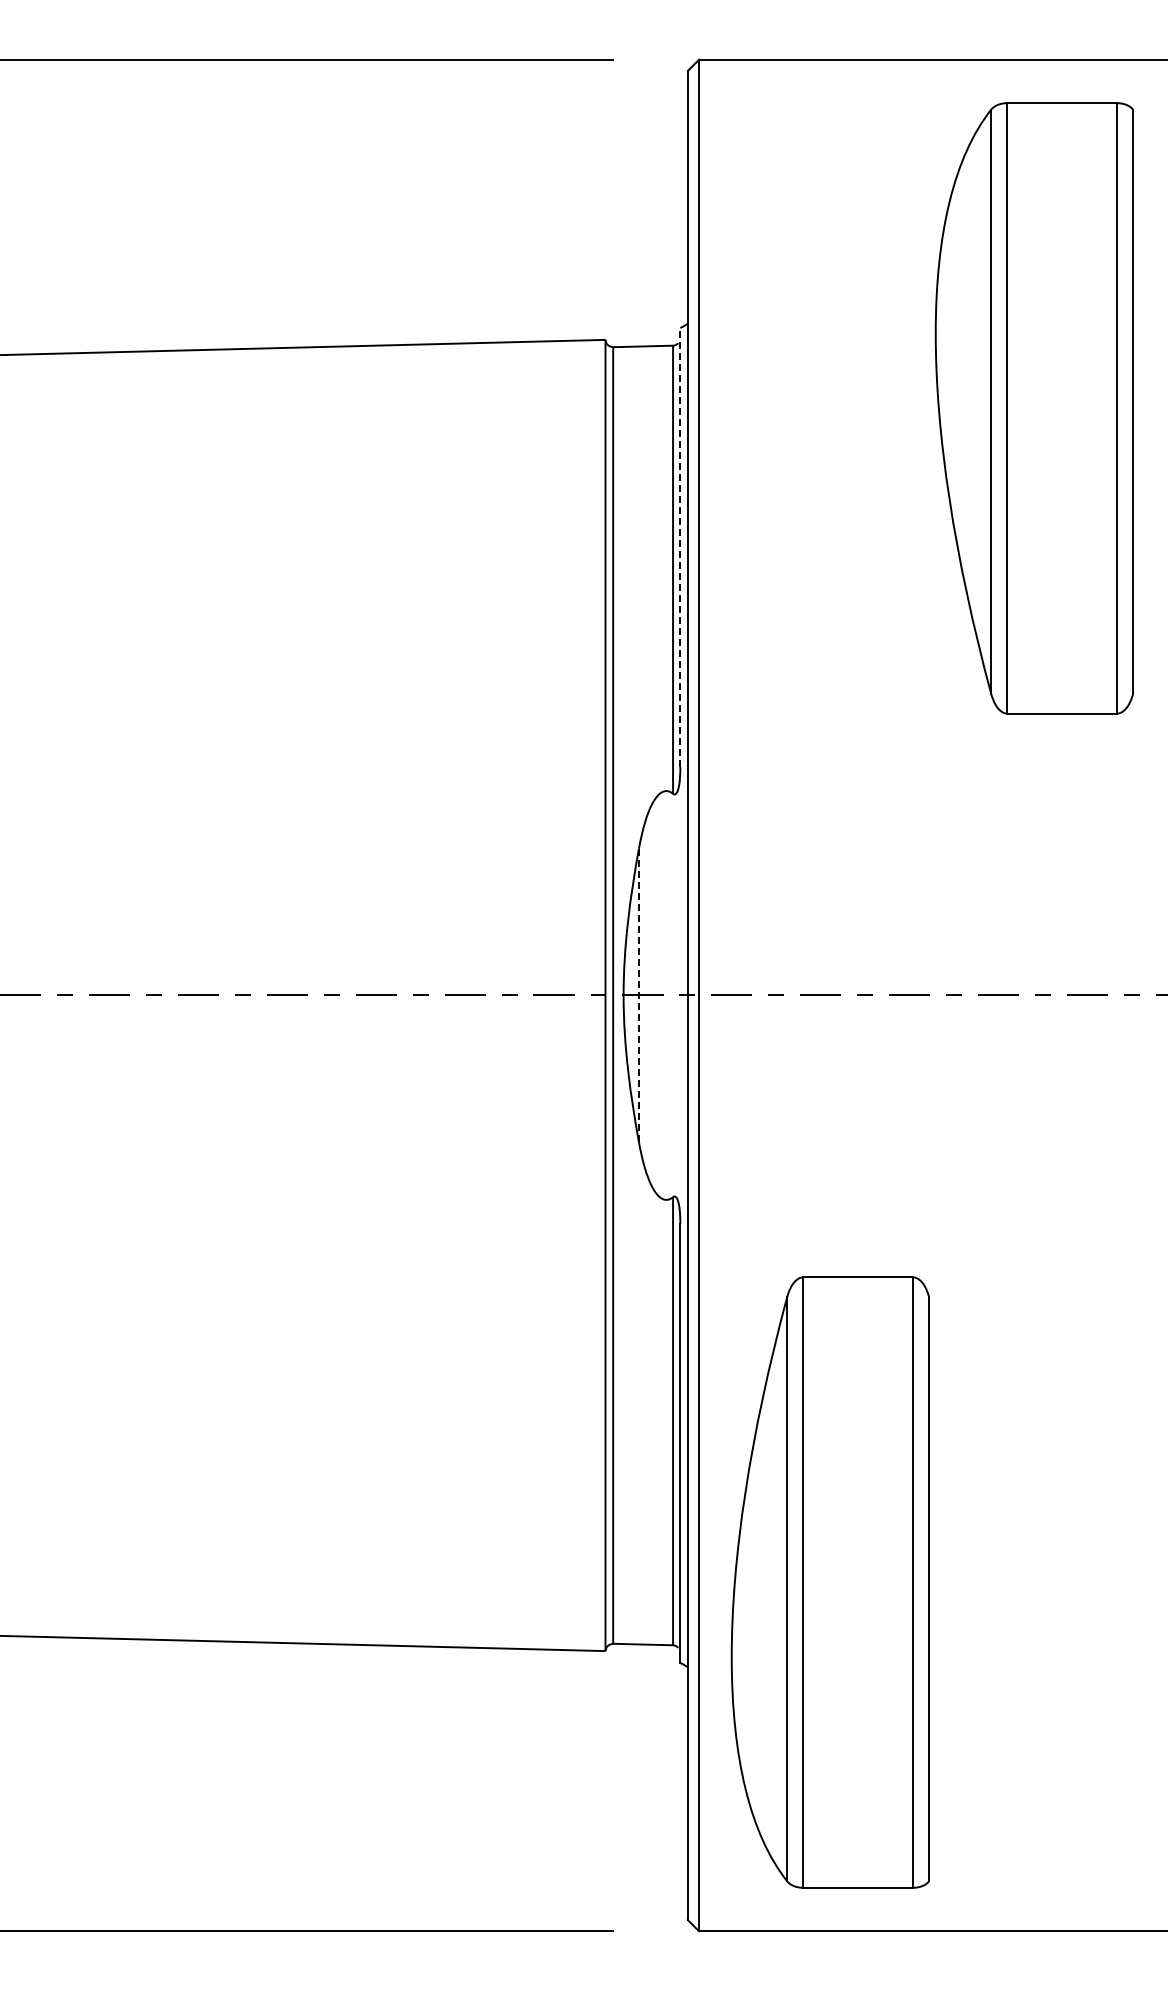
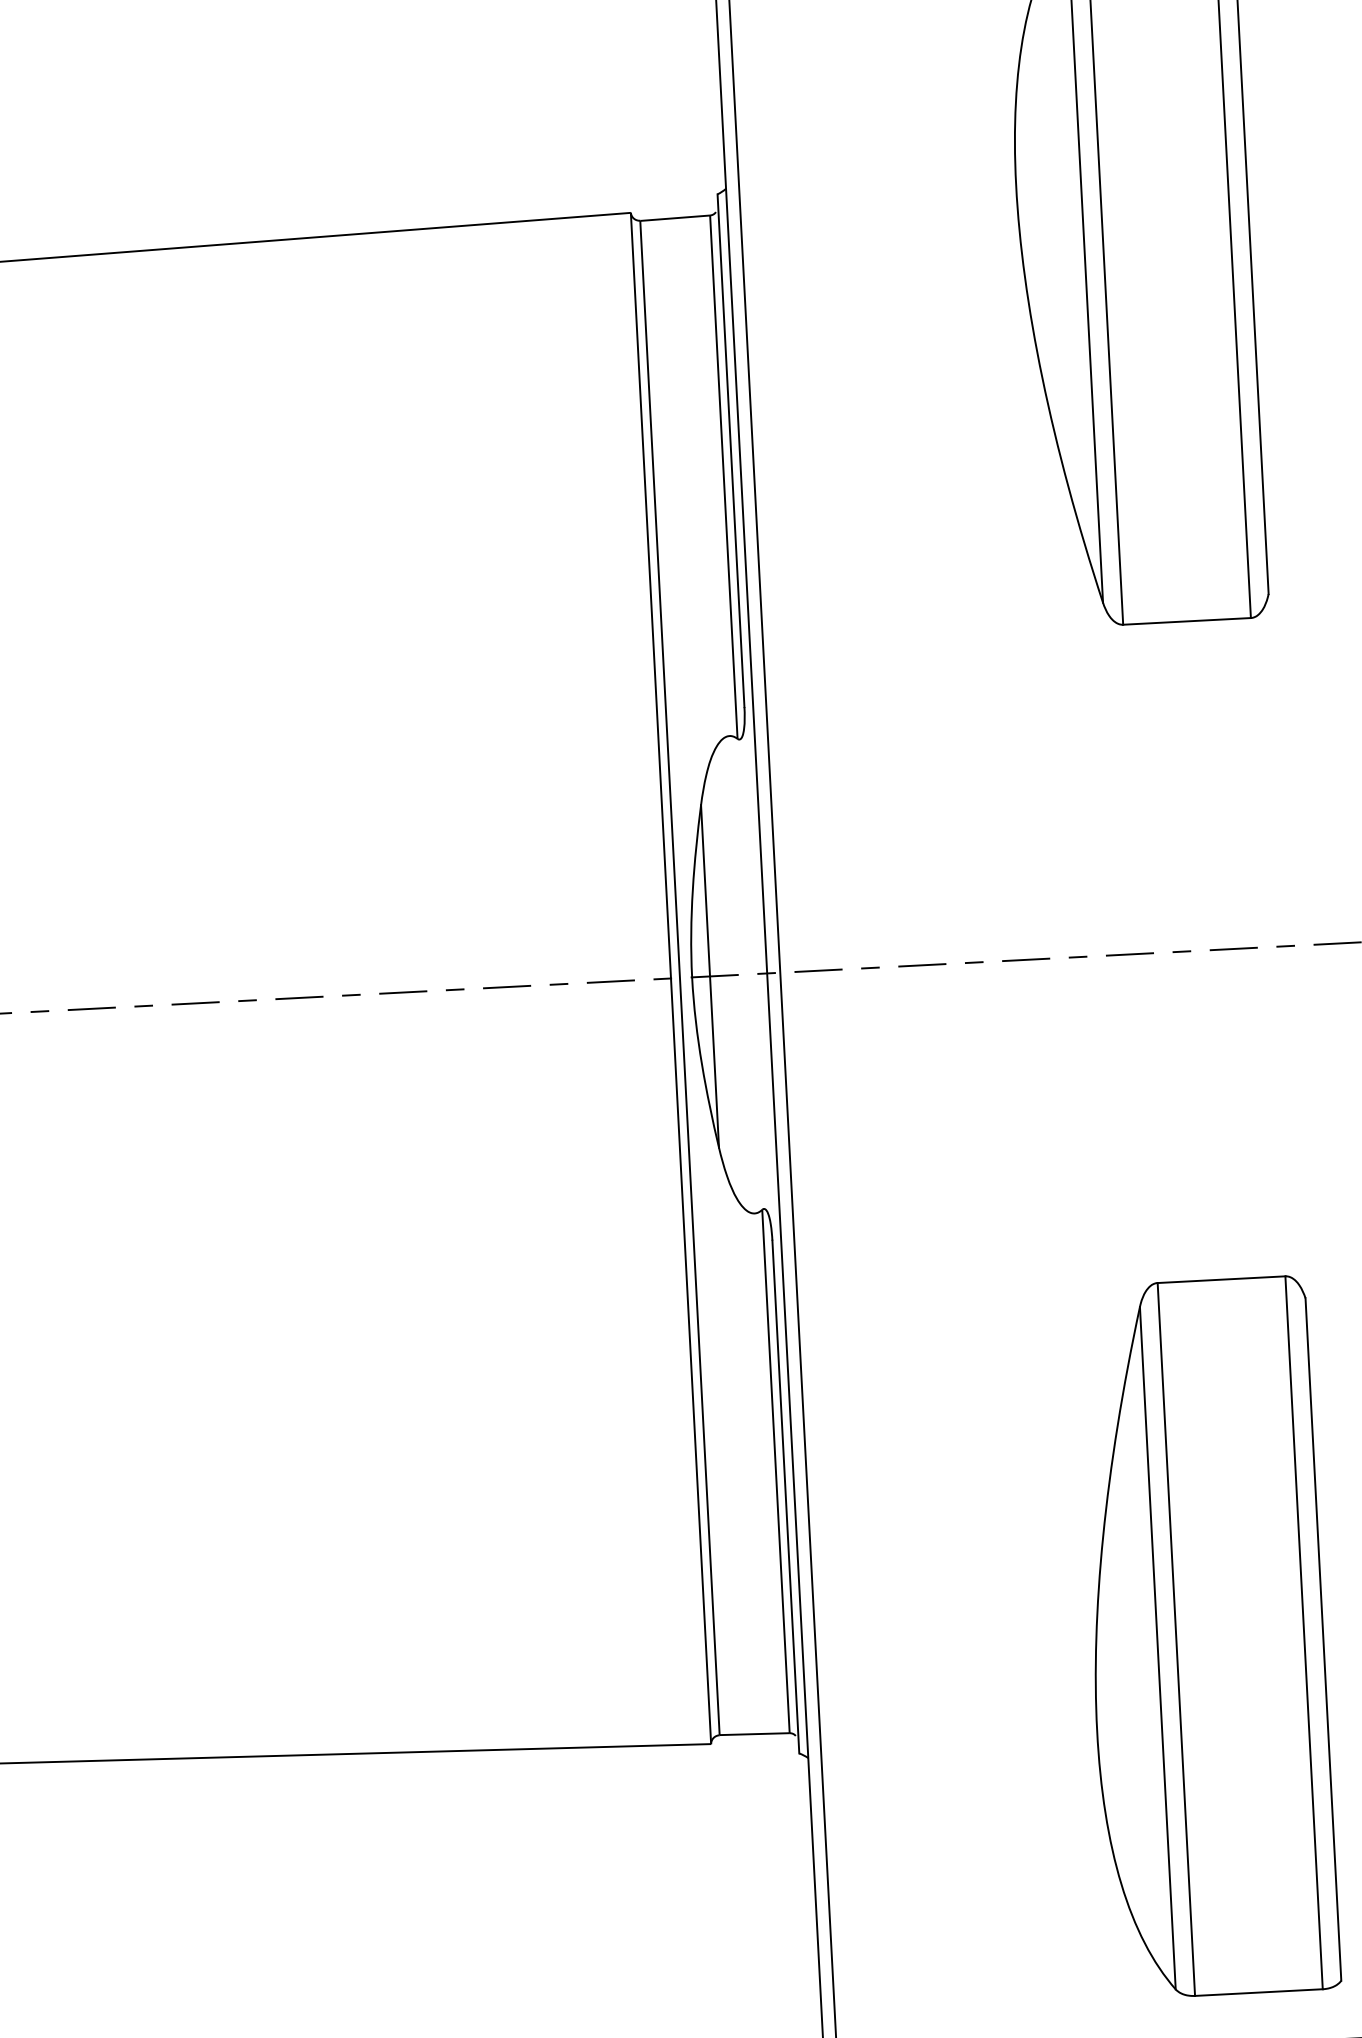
line: (680, 547) -> (731, 450), dashed -> solid
line: (638, 995) -> (709, 976), dashed -> solid
part: (829, 1582) -> (1206, 1637), moved

